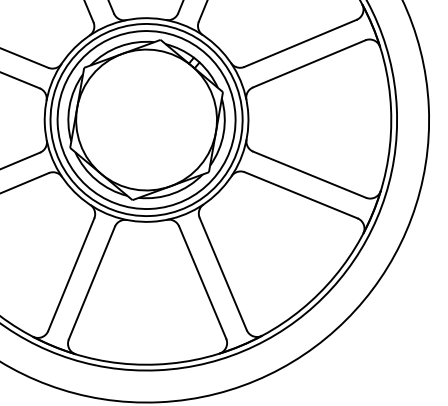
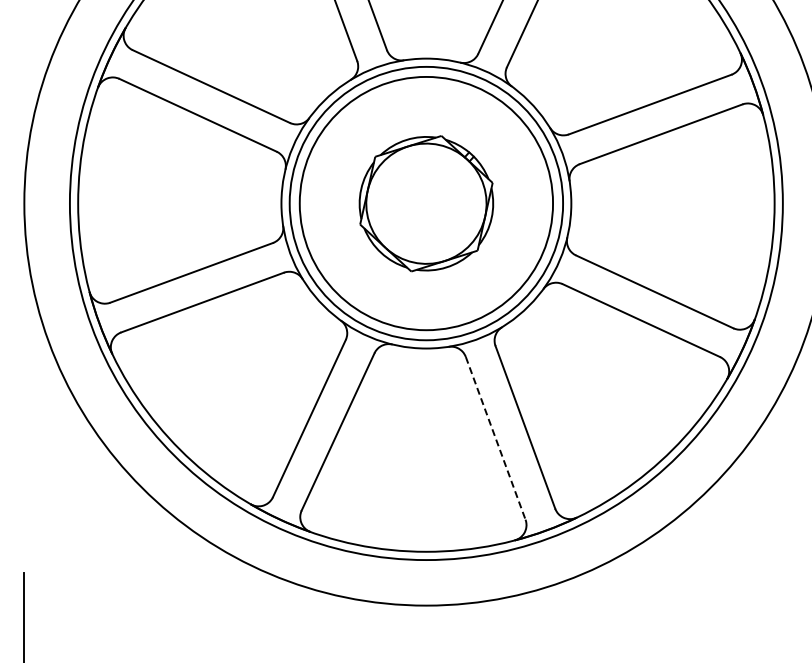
part: (146, 119) -> (426, 203), size x0.6
line: (202, 282) -> (495, 438), solid -> dashed

